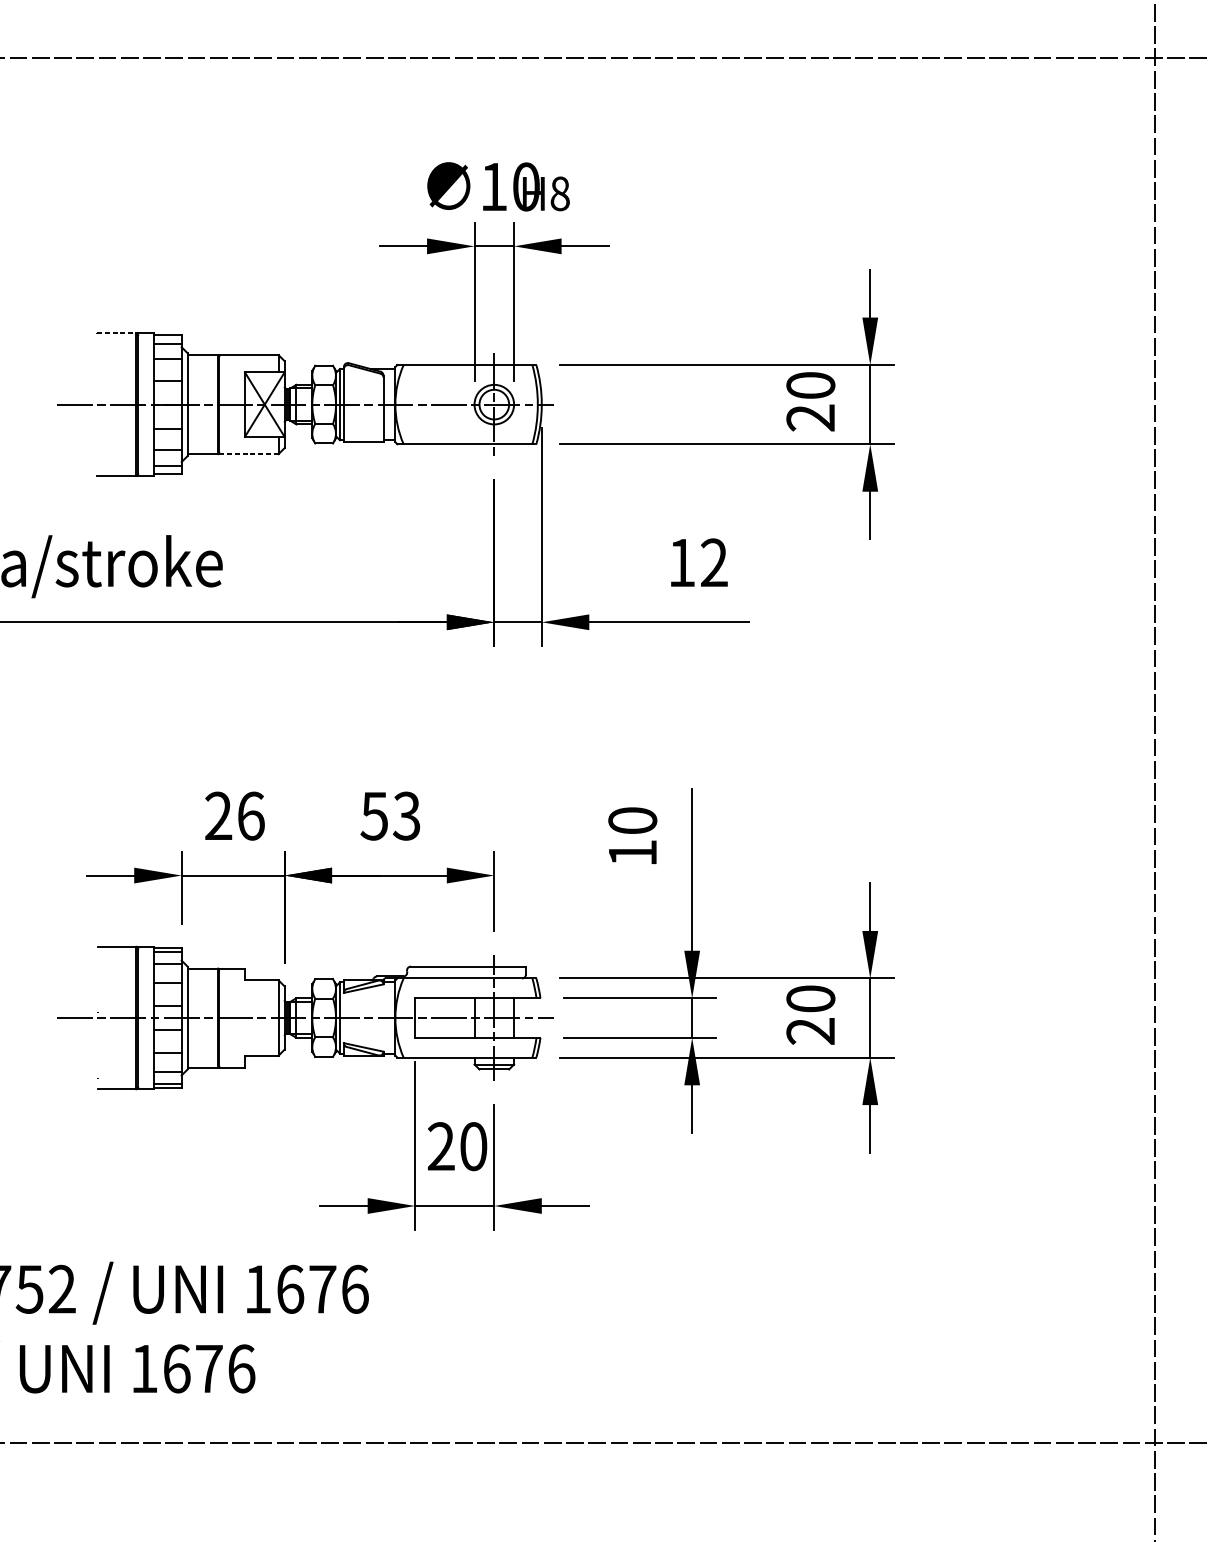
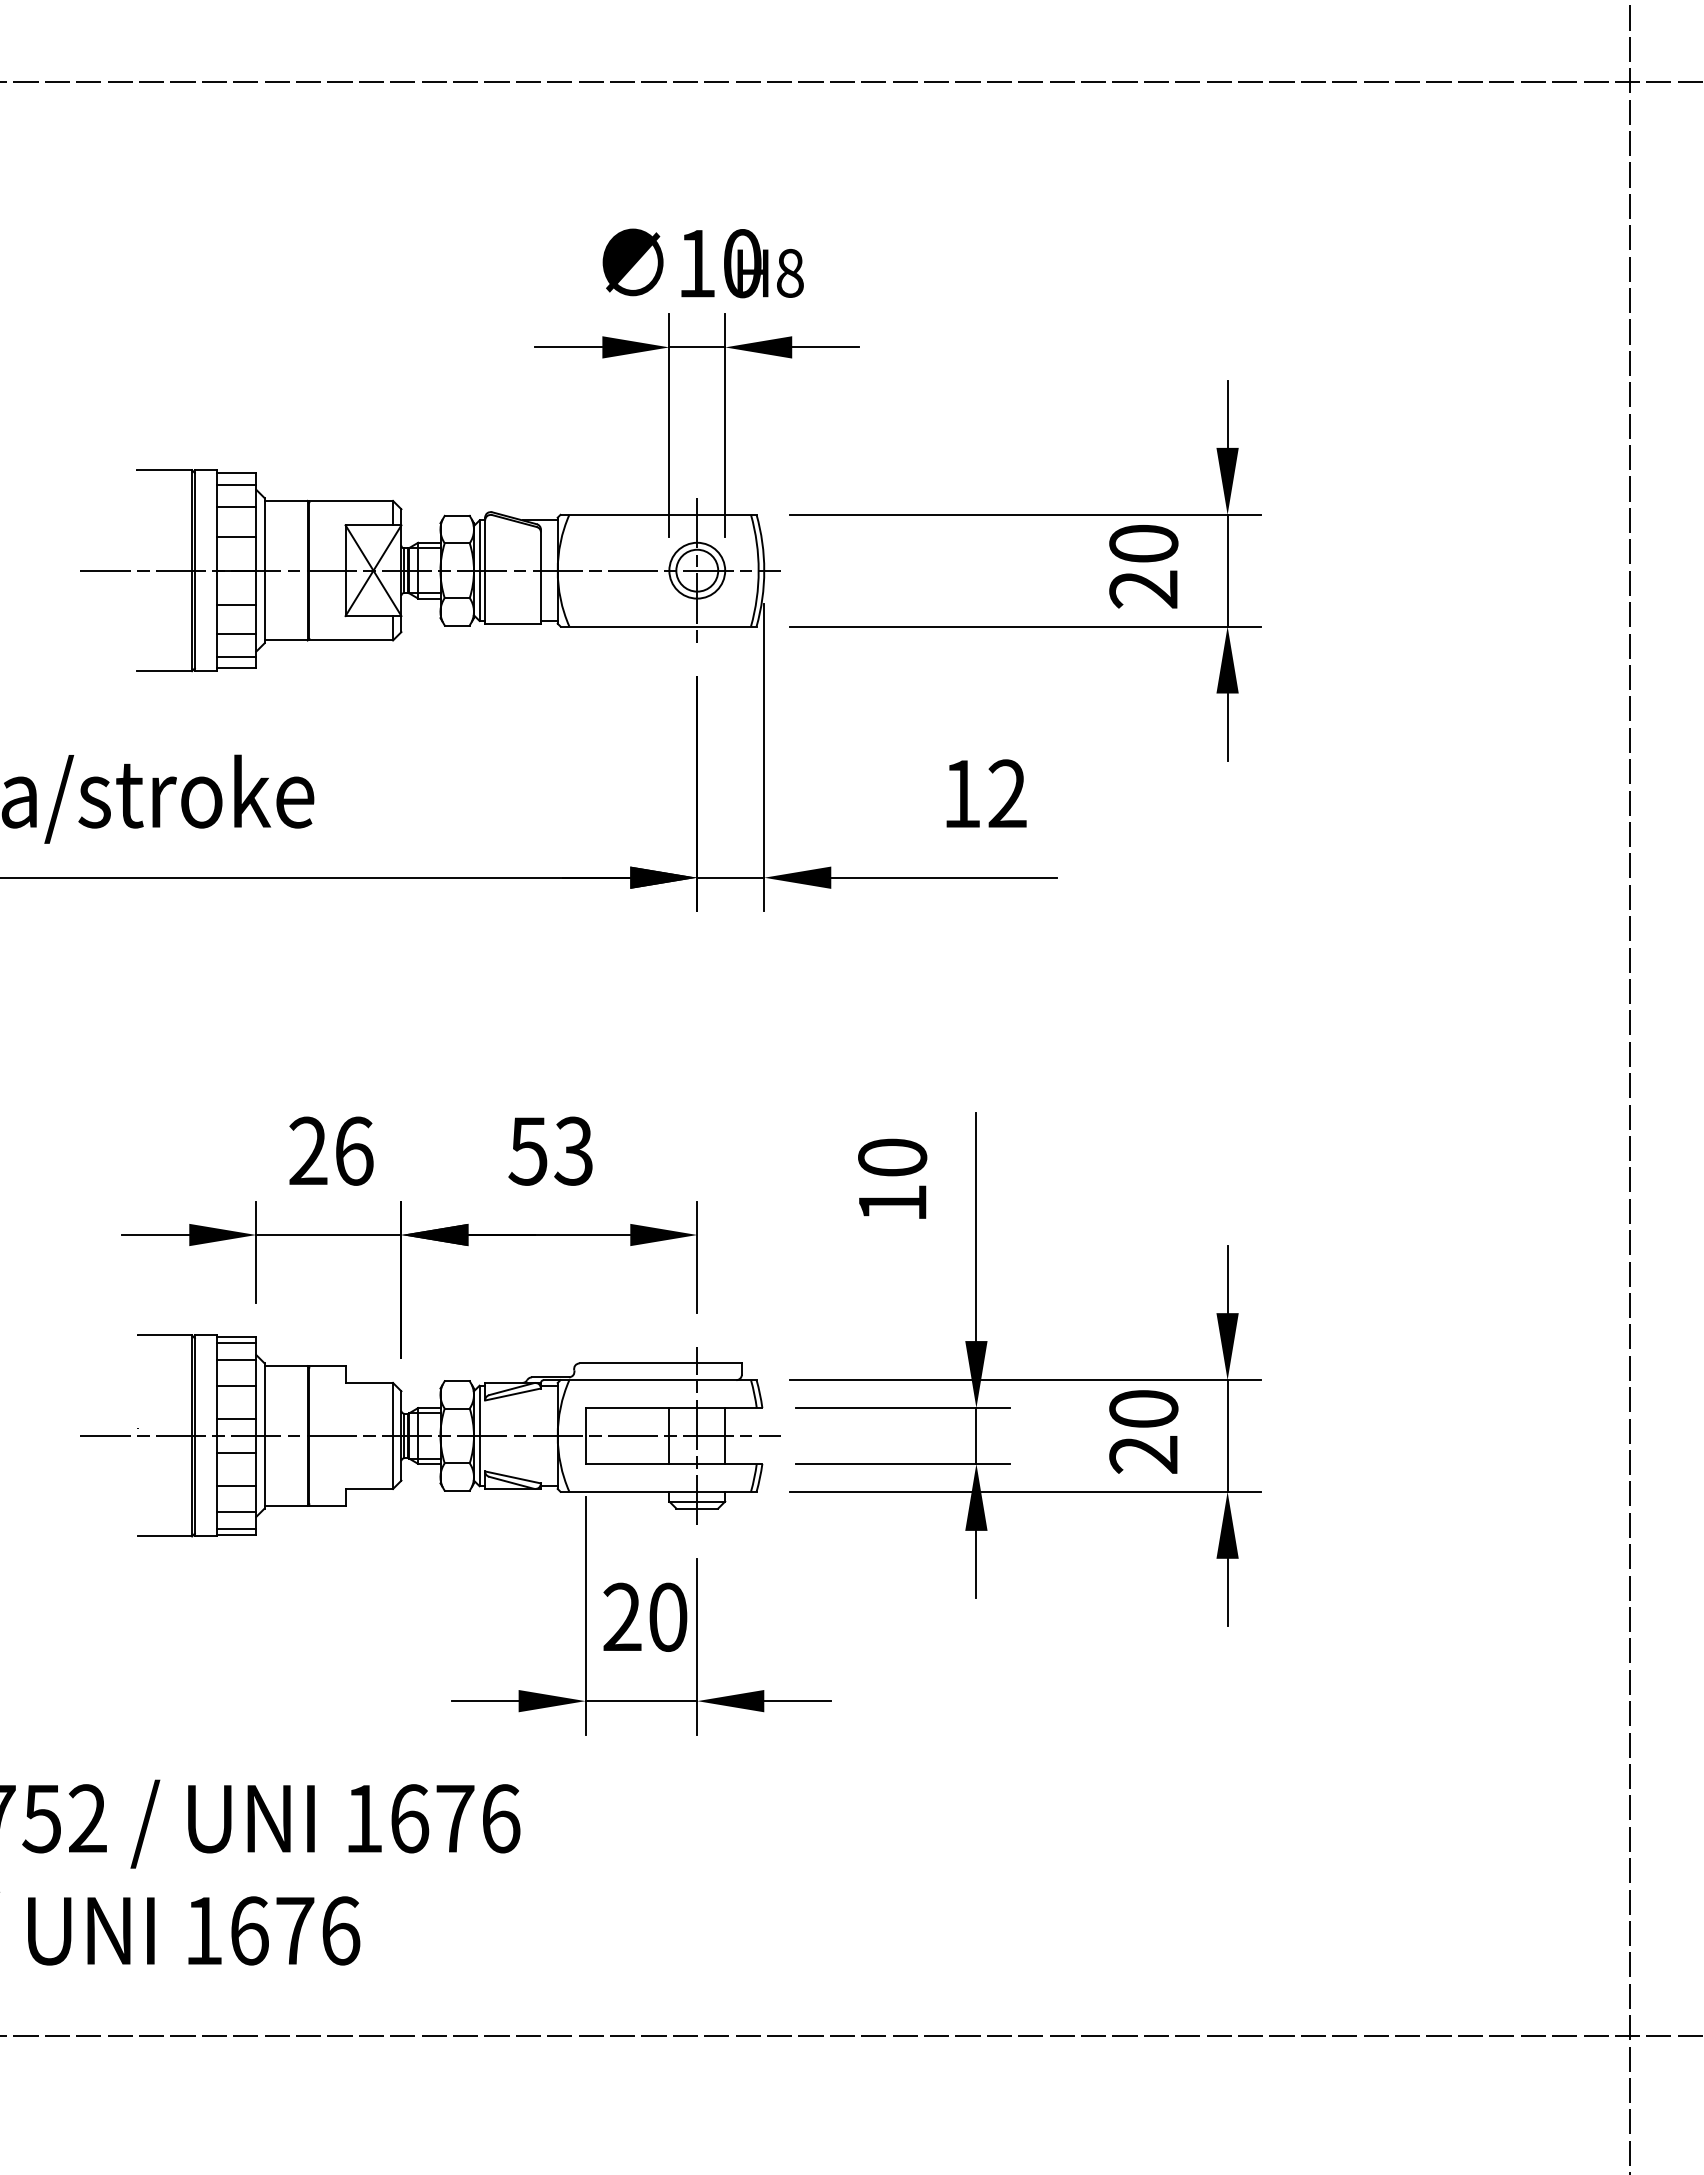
line: (116, 333) -> (164, 470), dashed -> solid
line: (249, 454) -> (351, 640), dashed -> solid

